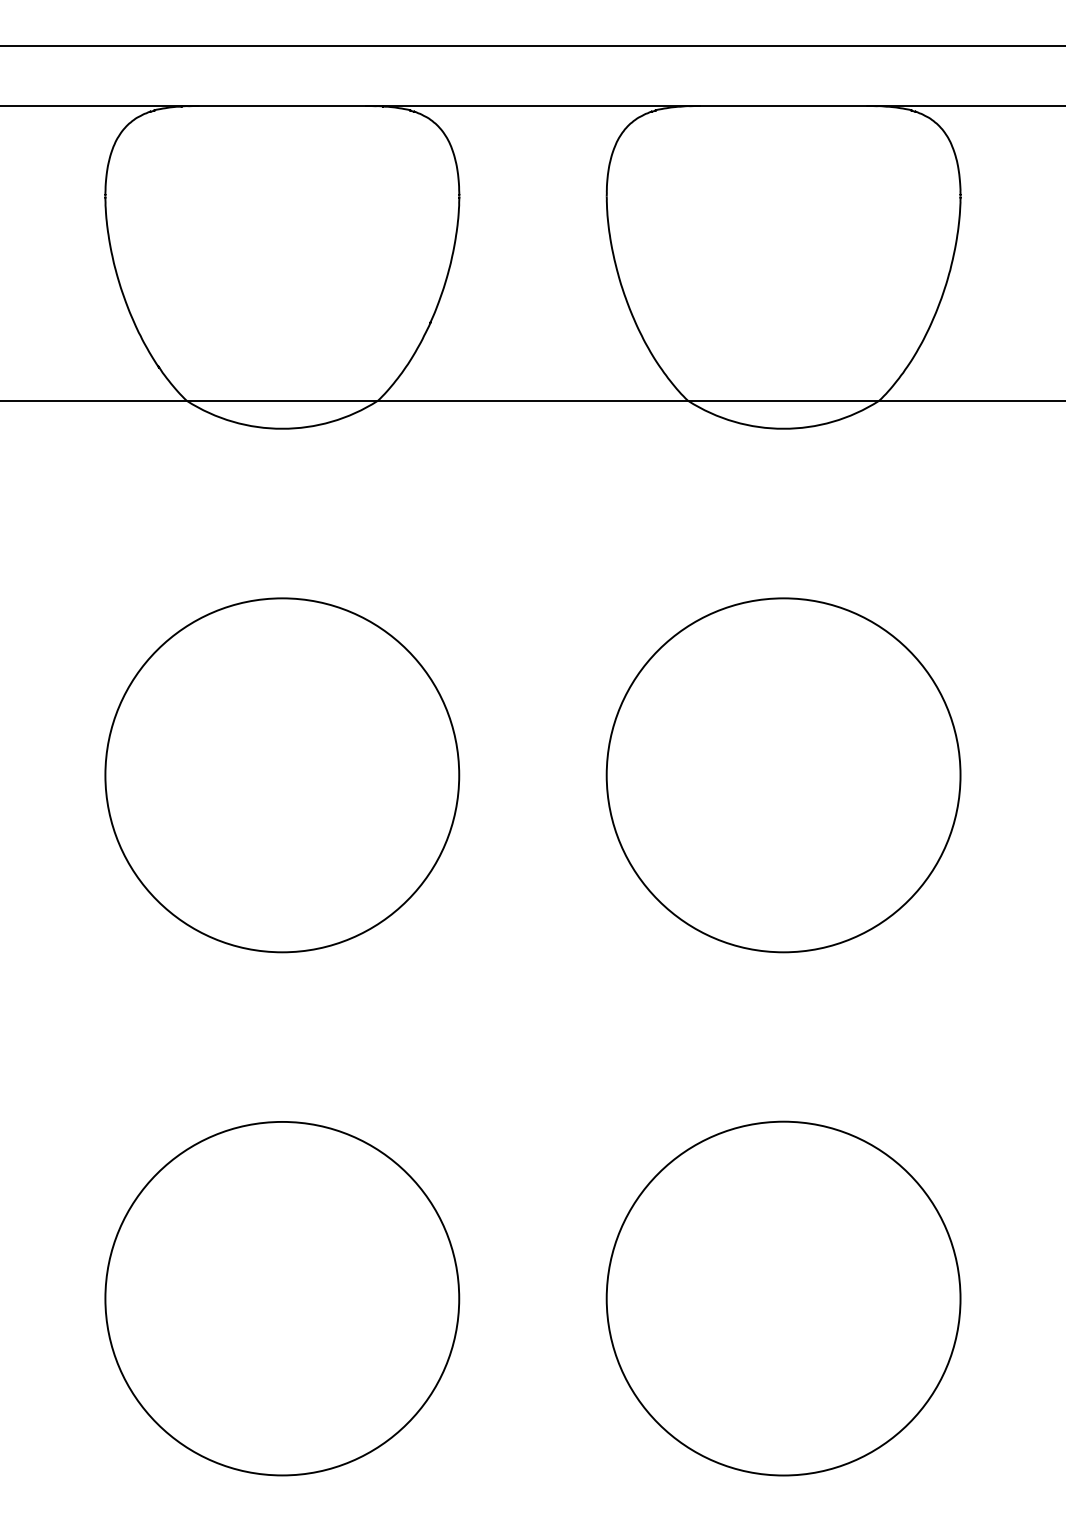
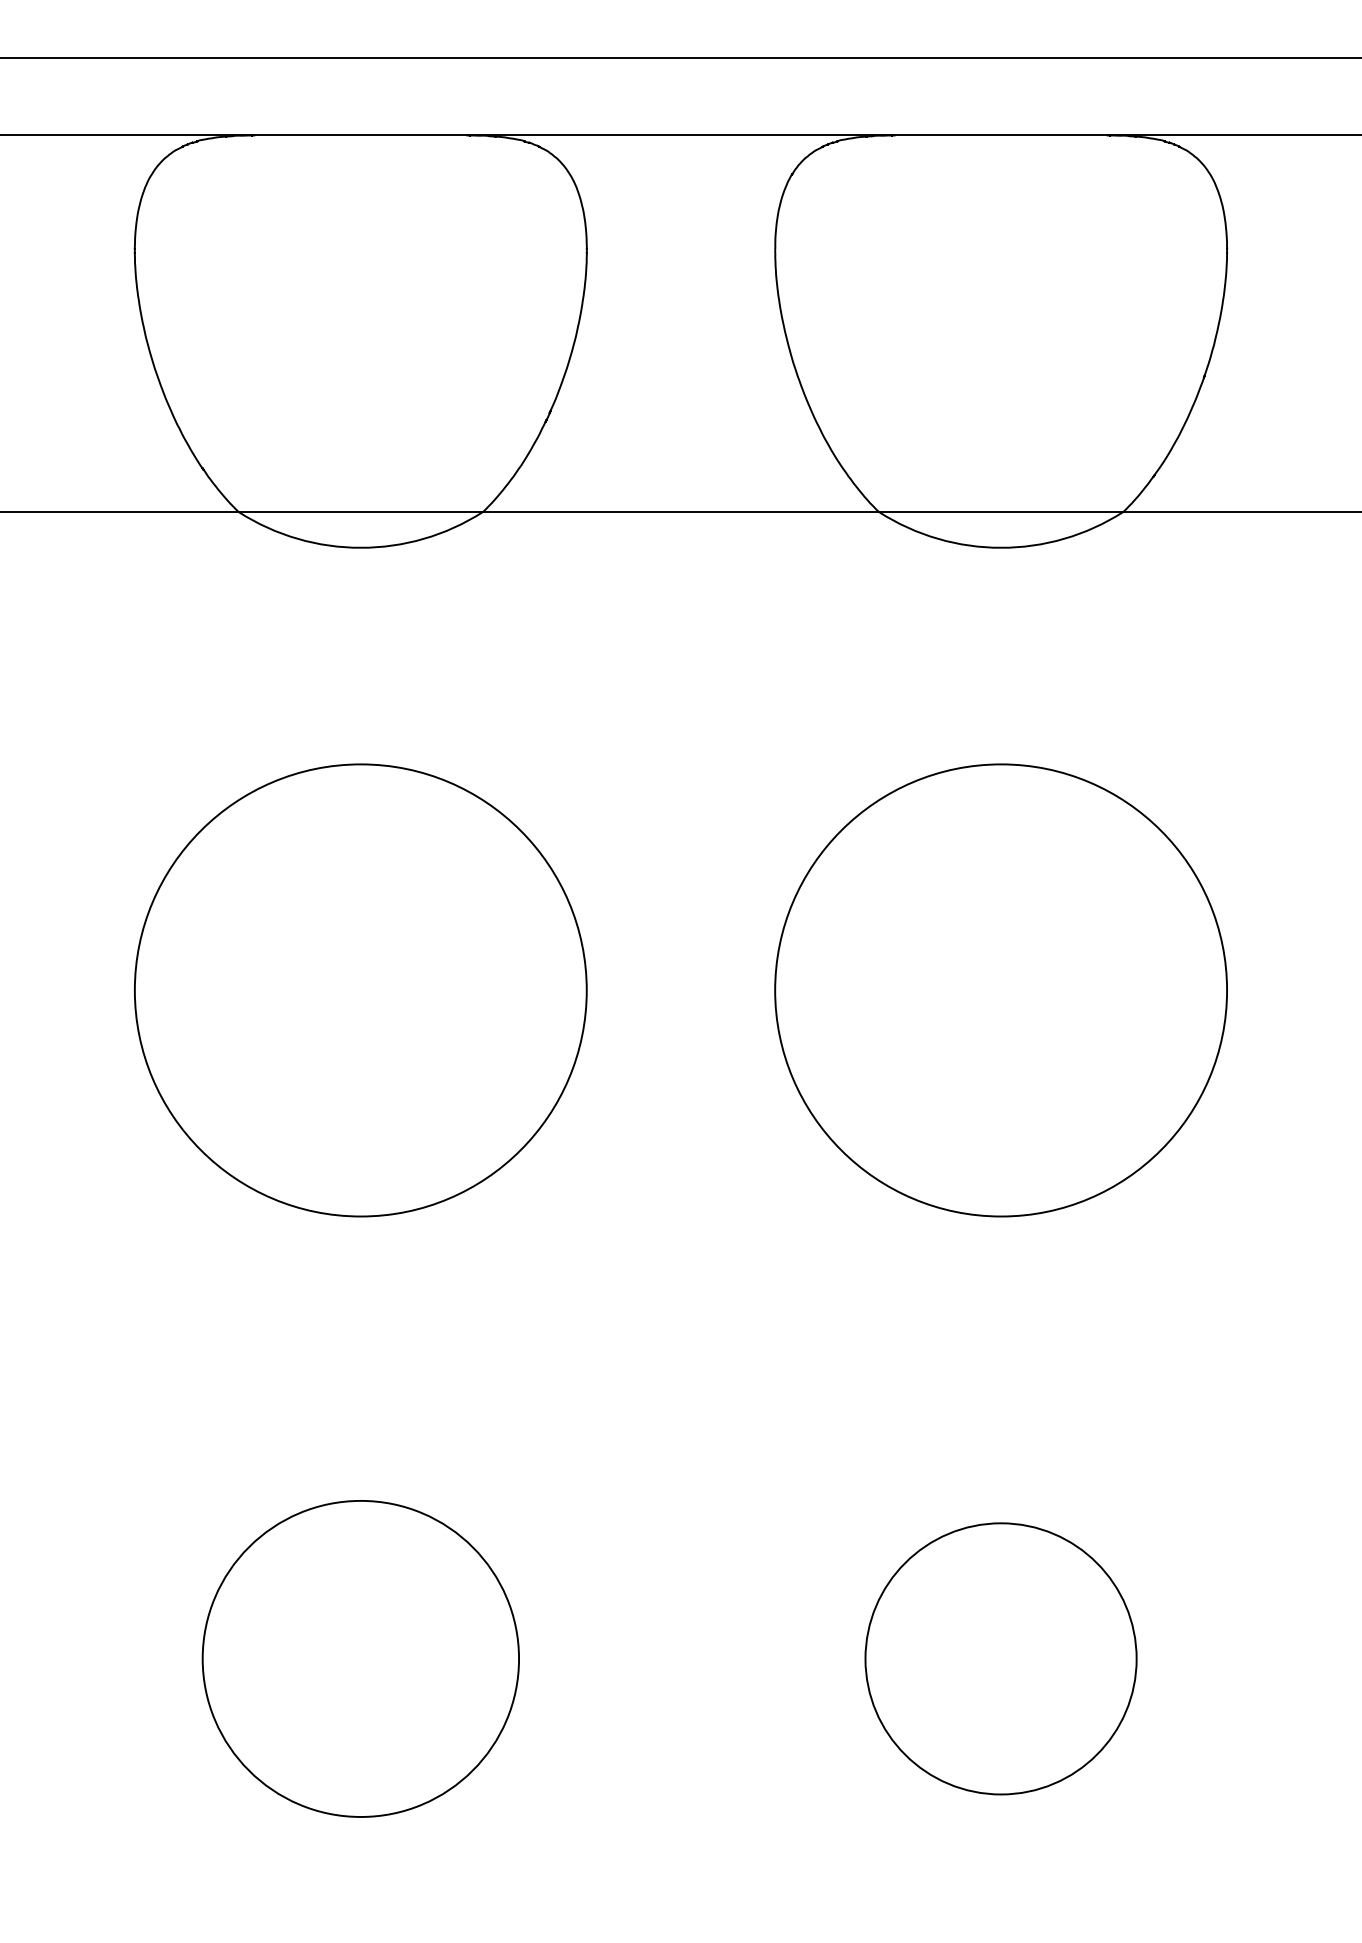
part: (282, 1298) -> (360, 1658), size x0.7
part: (783, 1298) -> (1000, 1658), size x0.6

